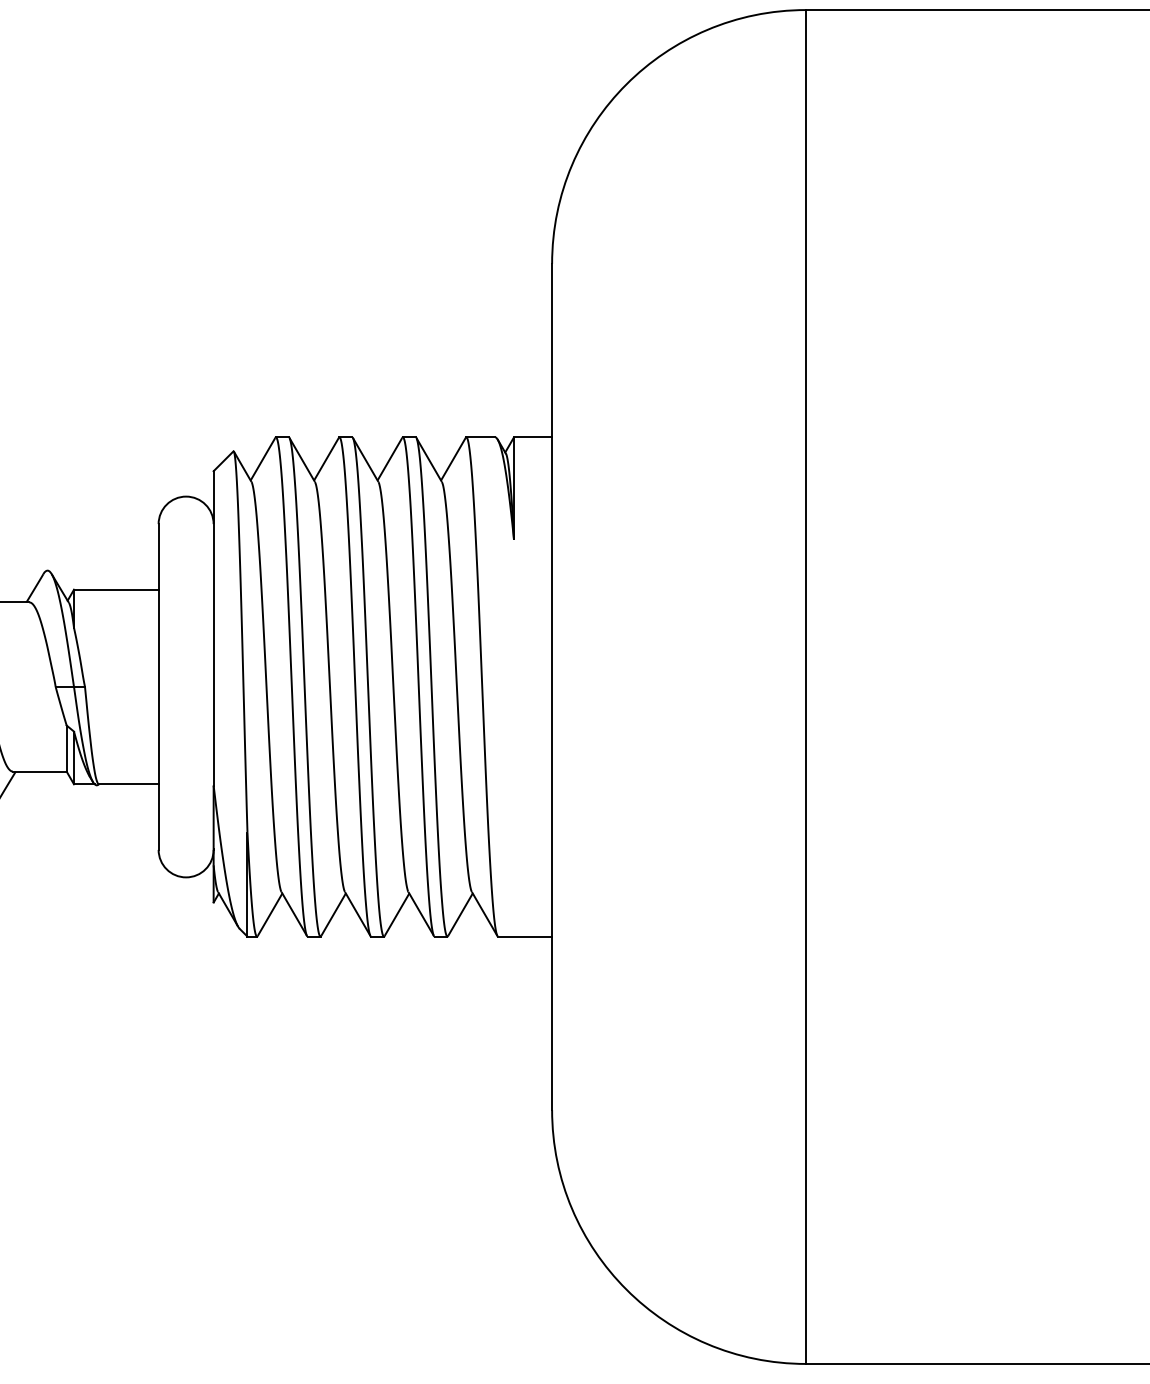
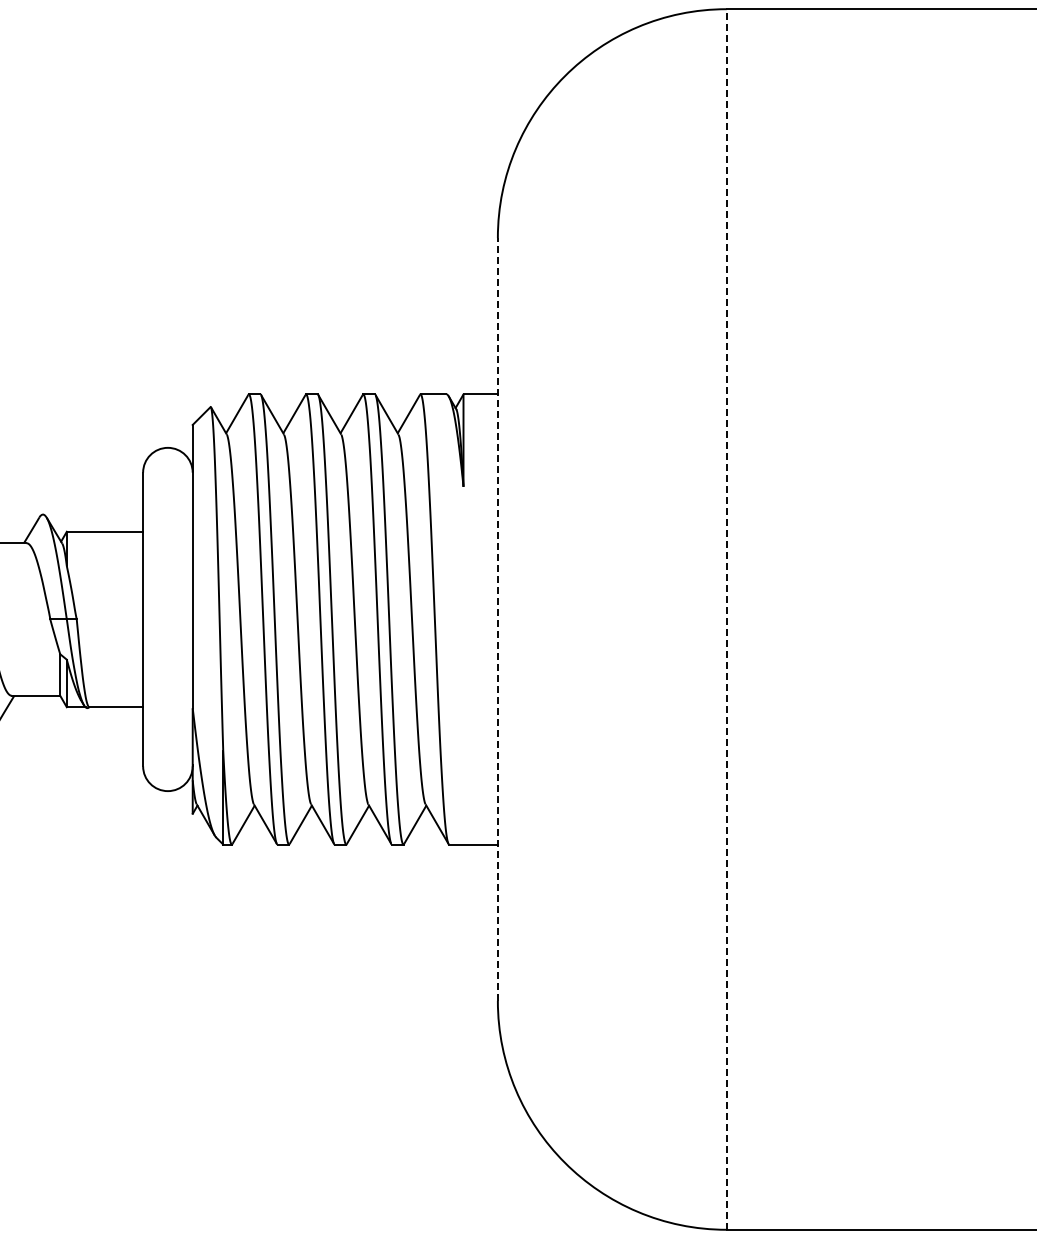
line: (551, 687) -> (497, 619), solid -> dashed
line: (805, 687) -> (726, 619), solid -> dashed

